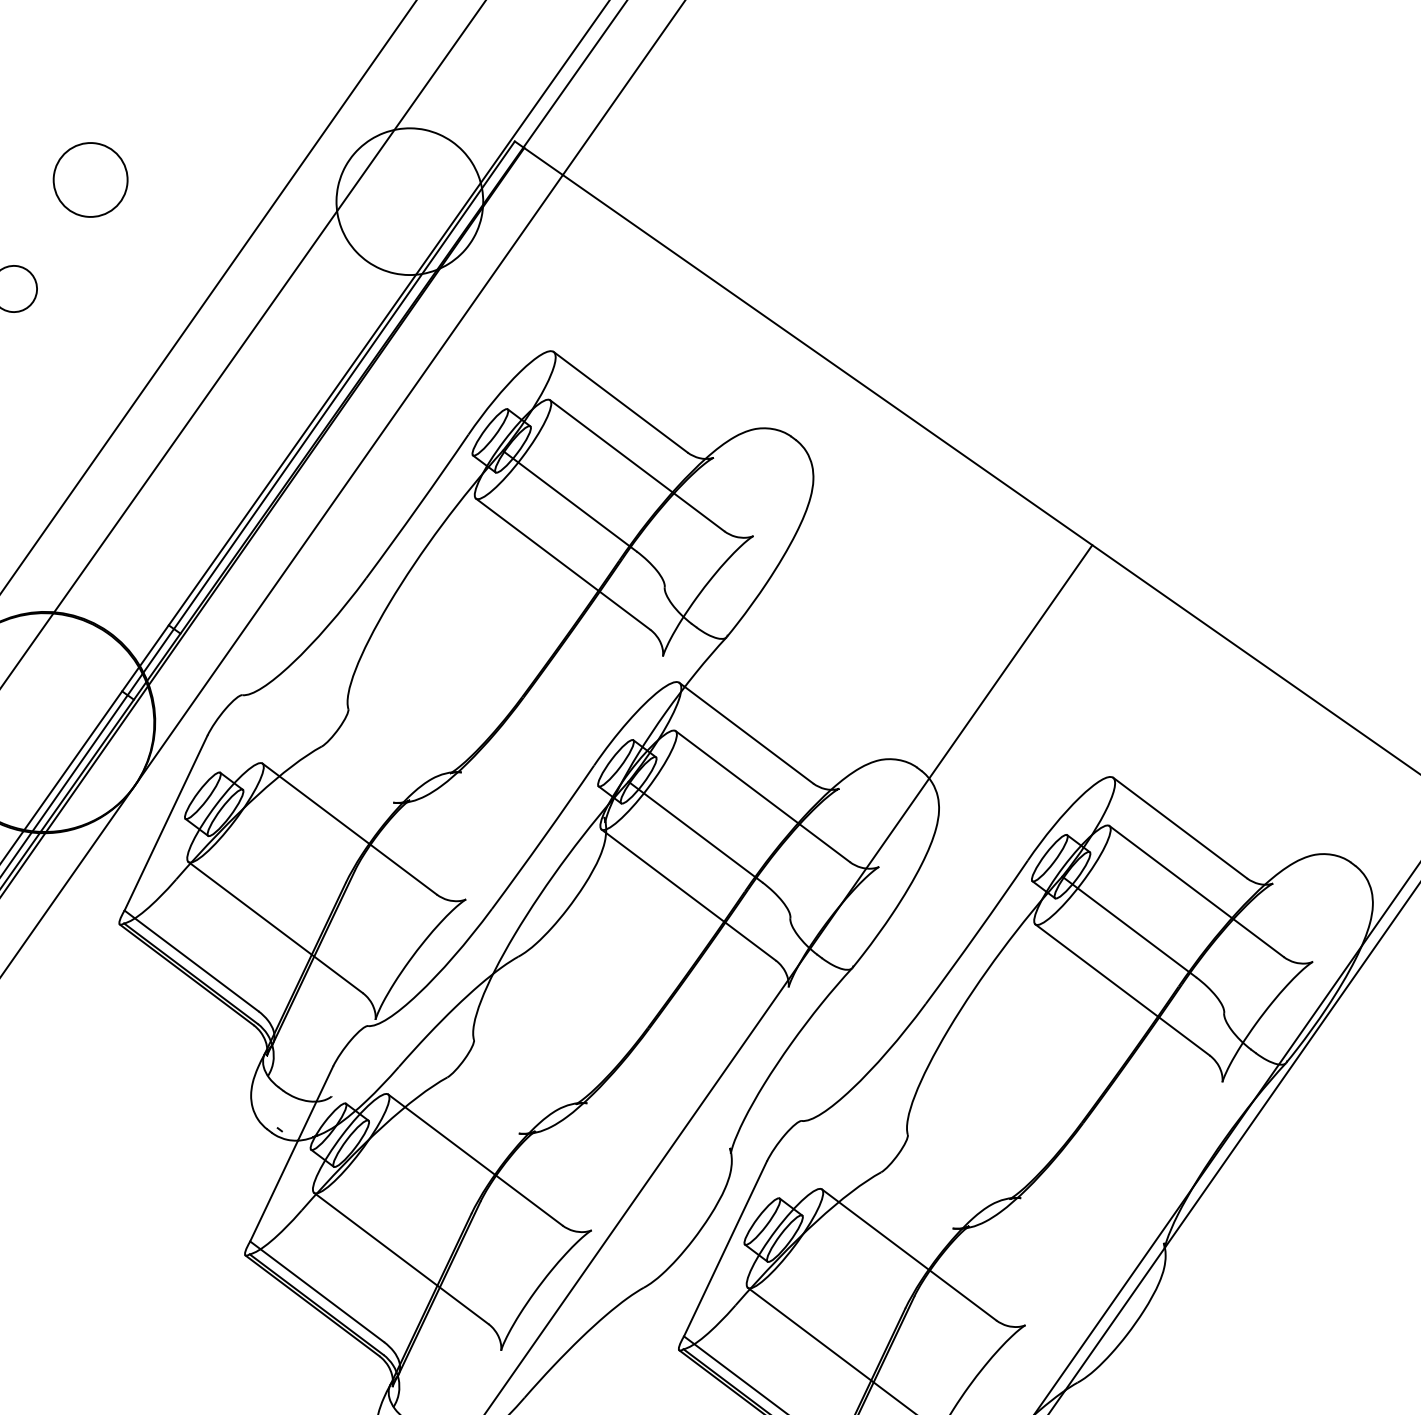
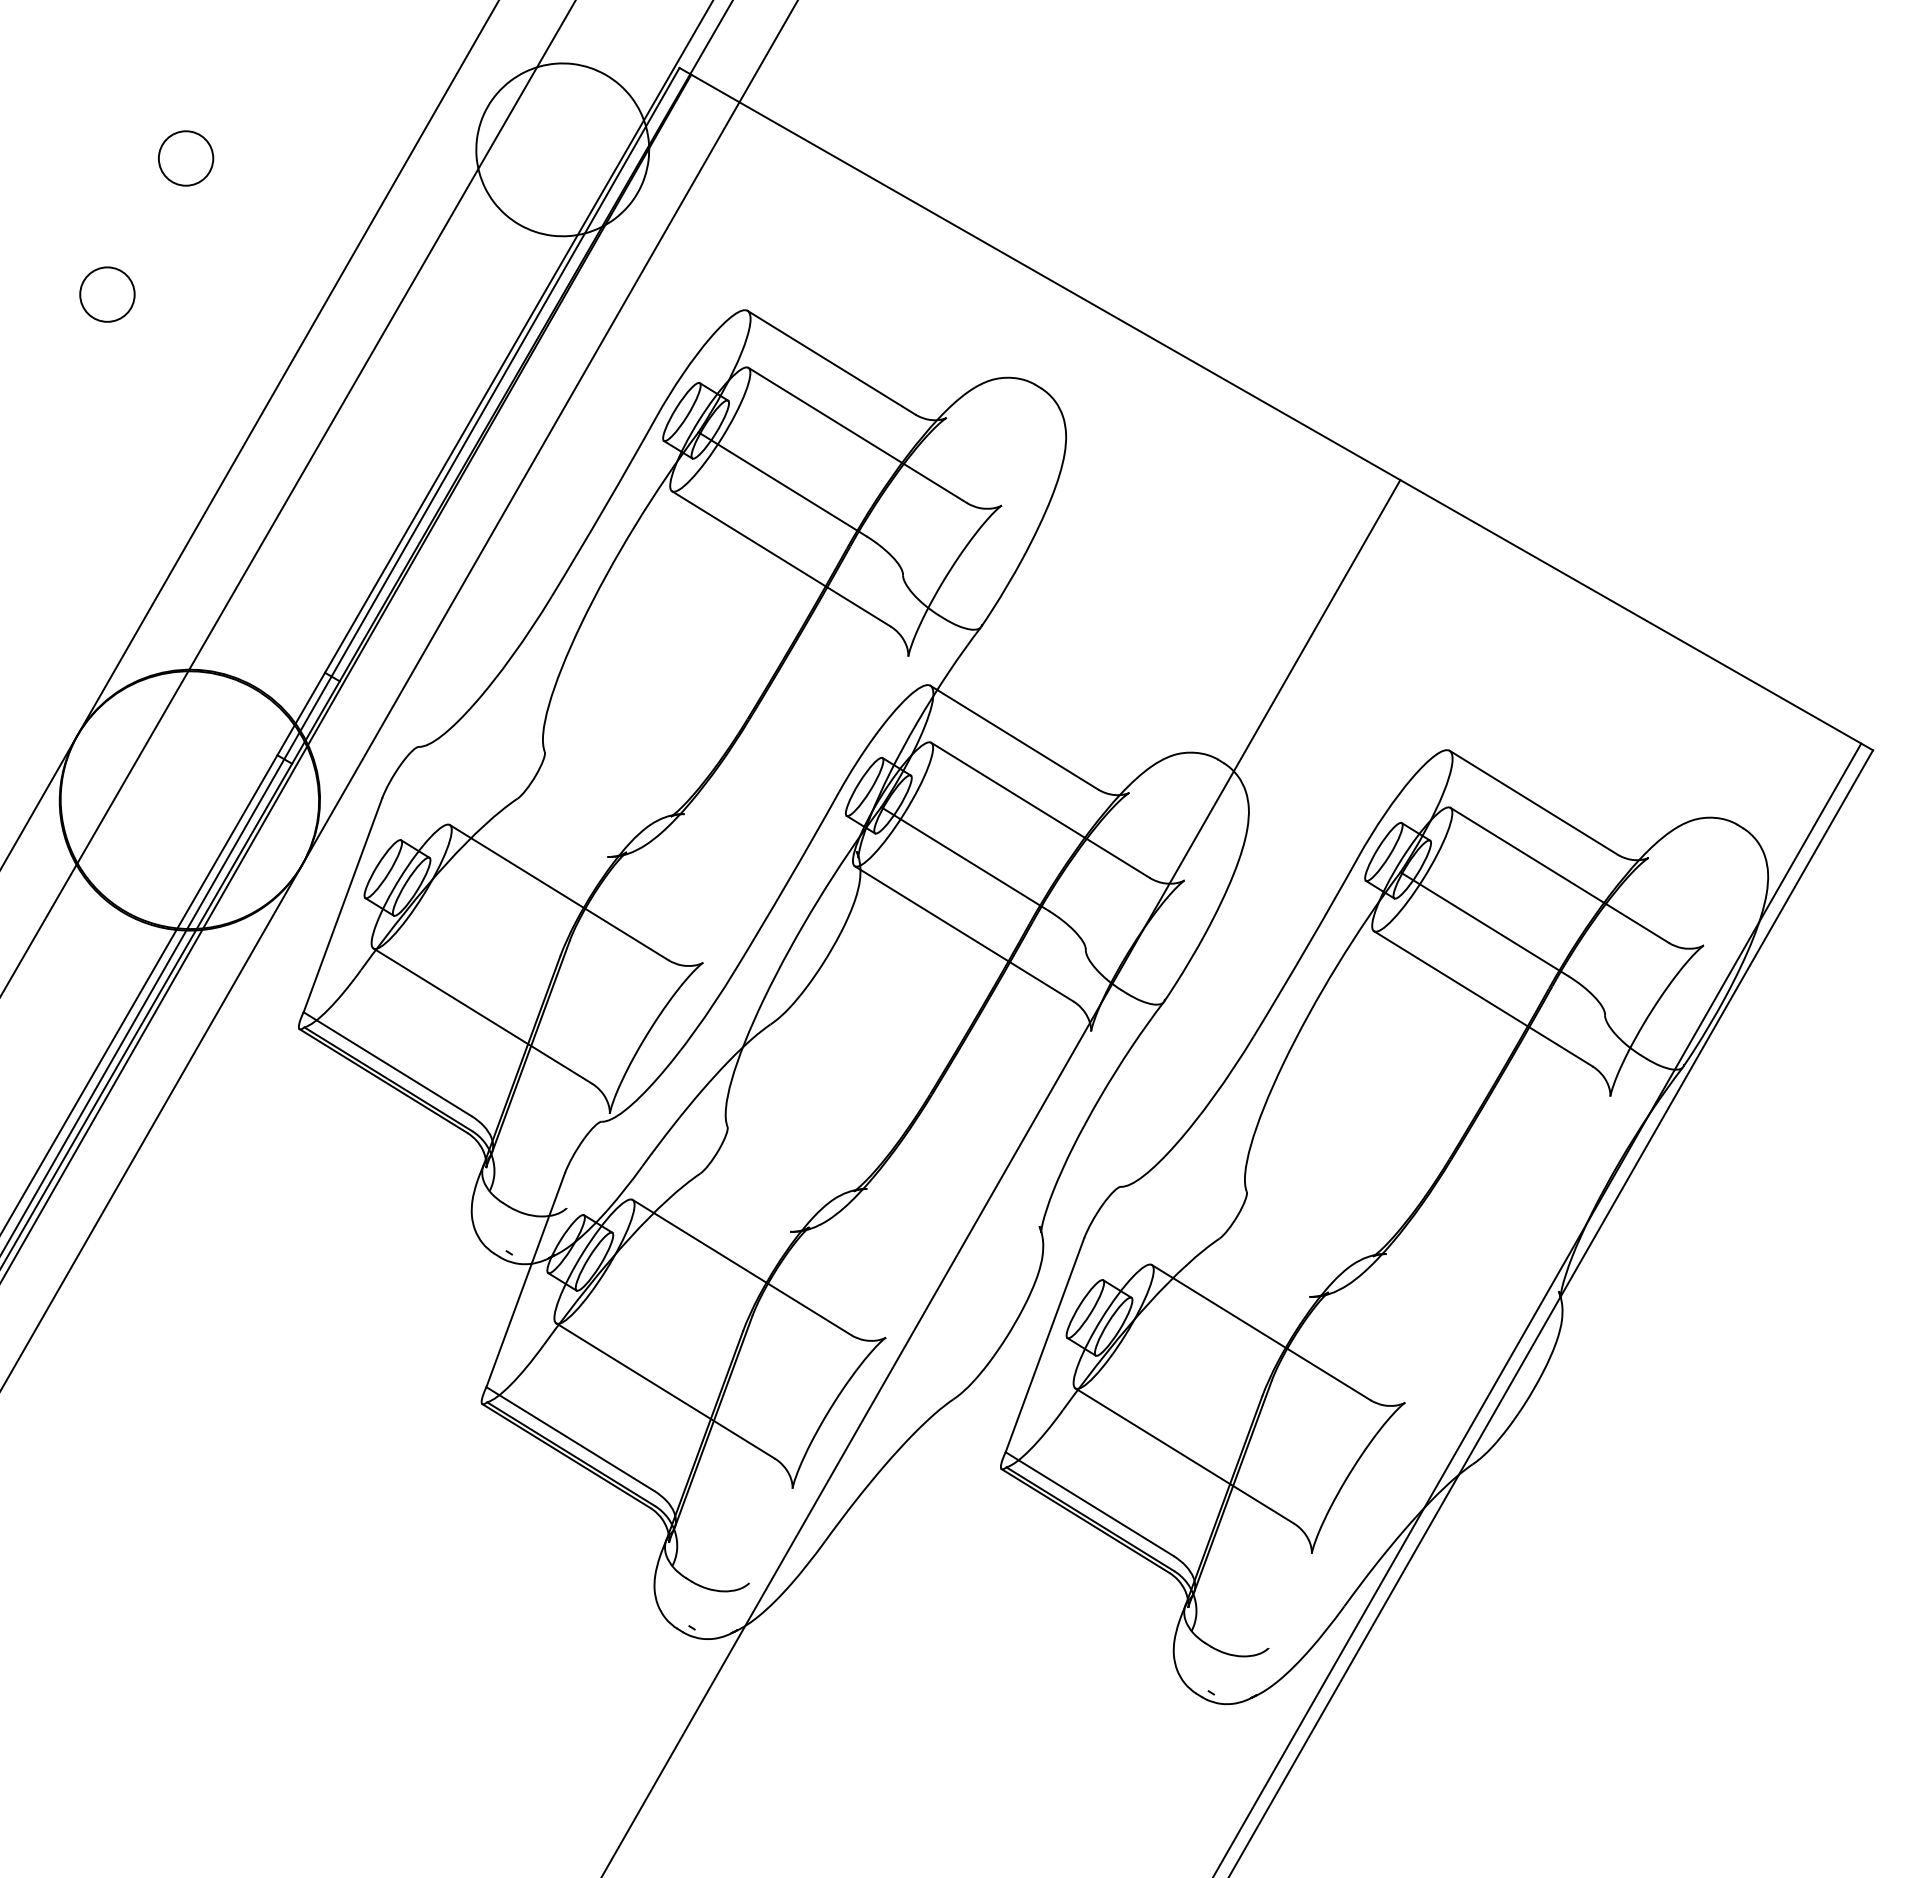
circle: (91, 180) -> (186, 158), size x0.62

